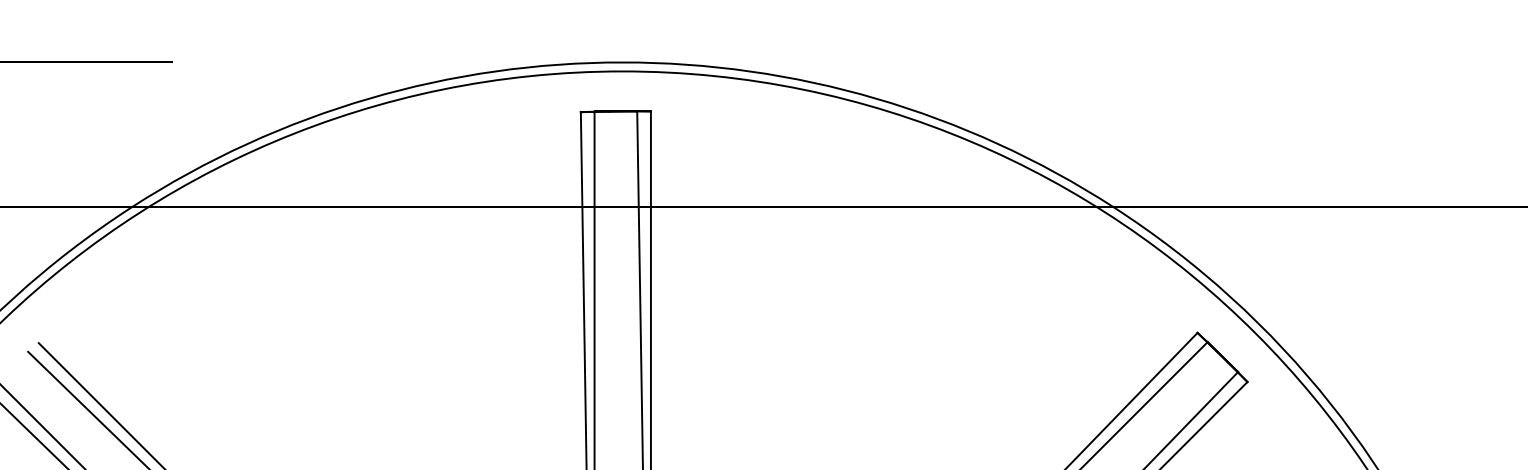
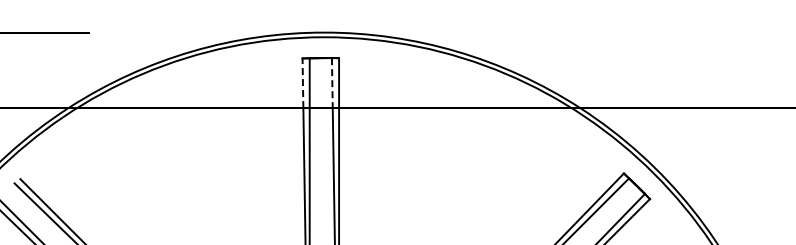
line: (580, 160) -> (302, 83), solid -> dashed
line: (638, 160) -> (332, 83), solid -> dashed

